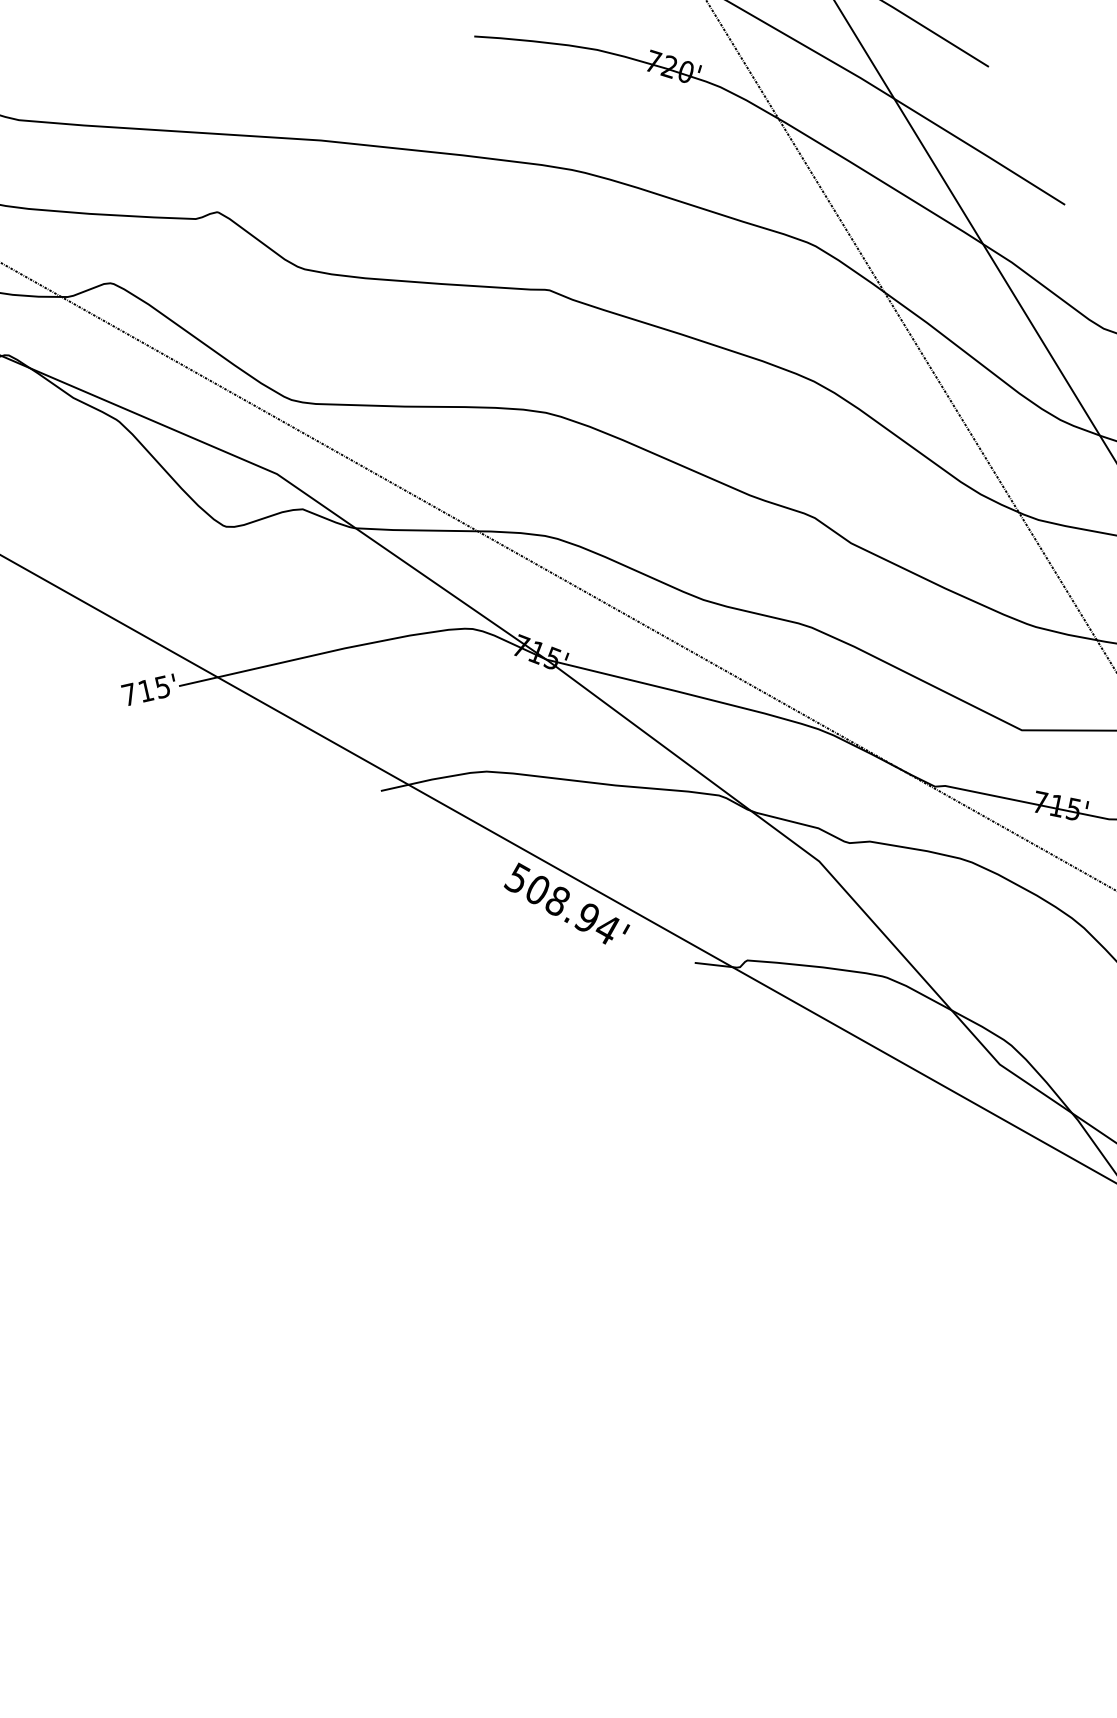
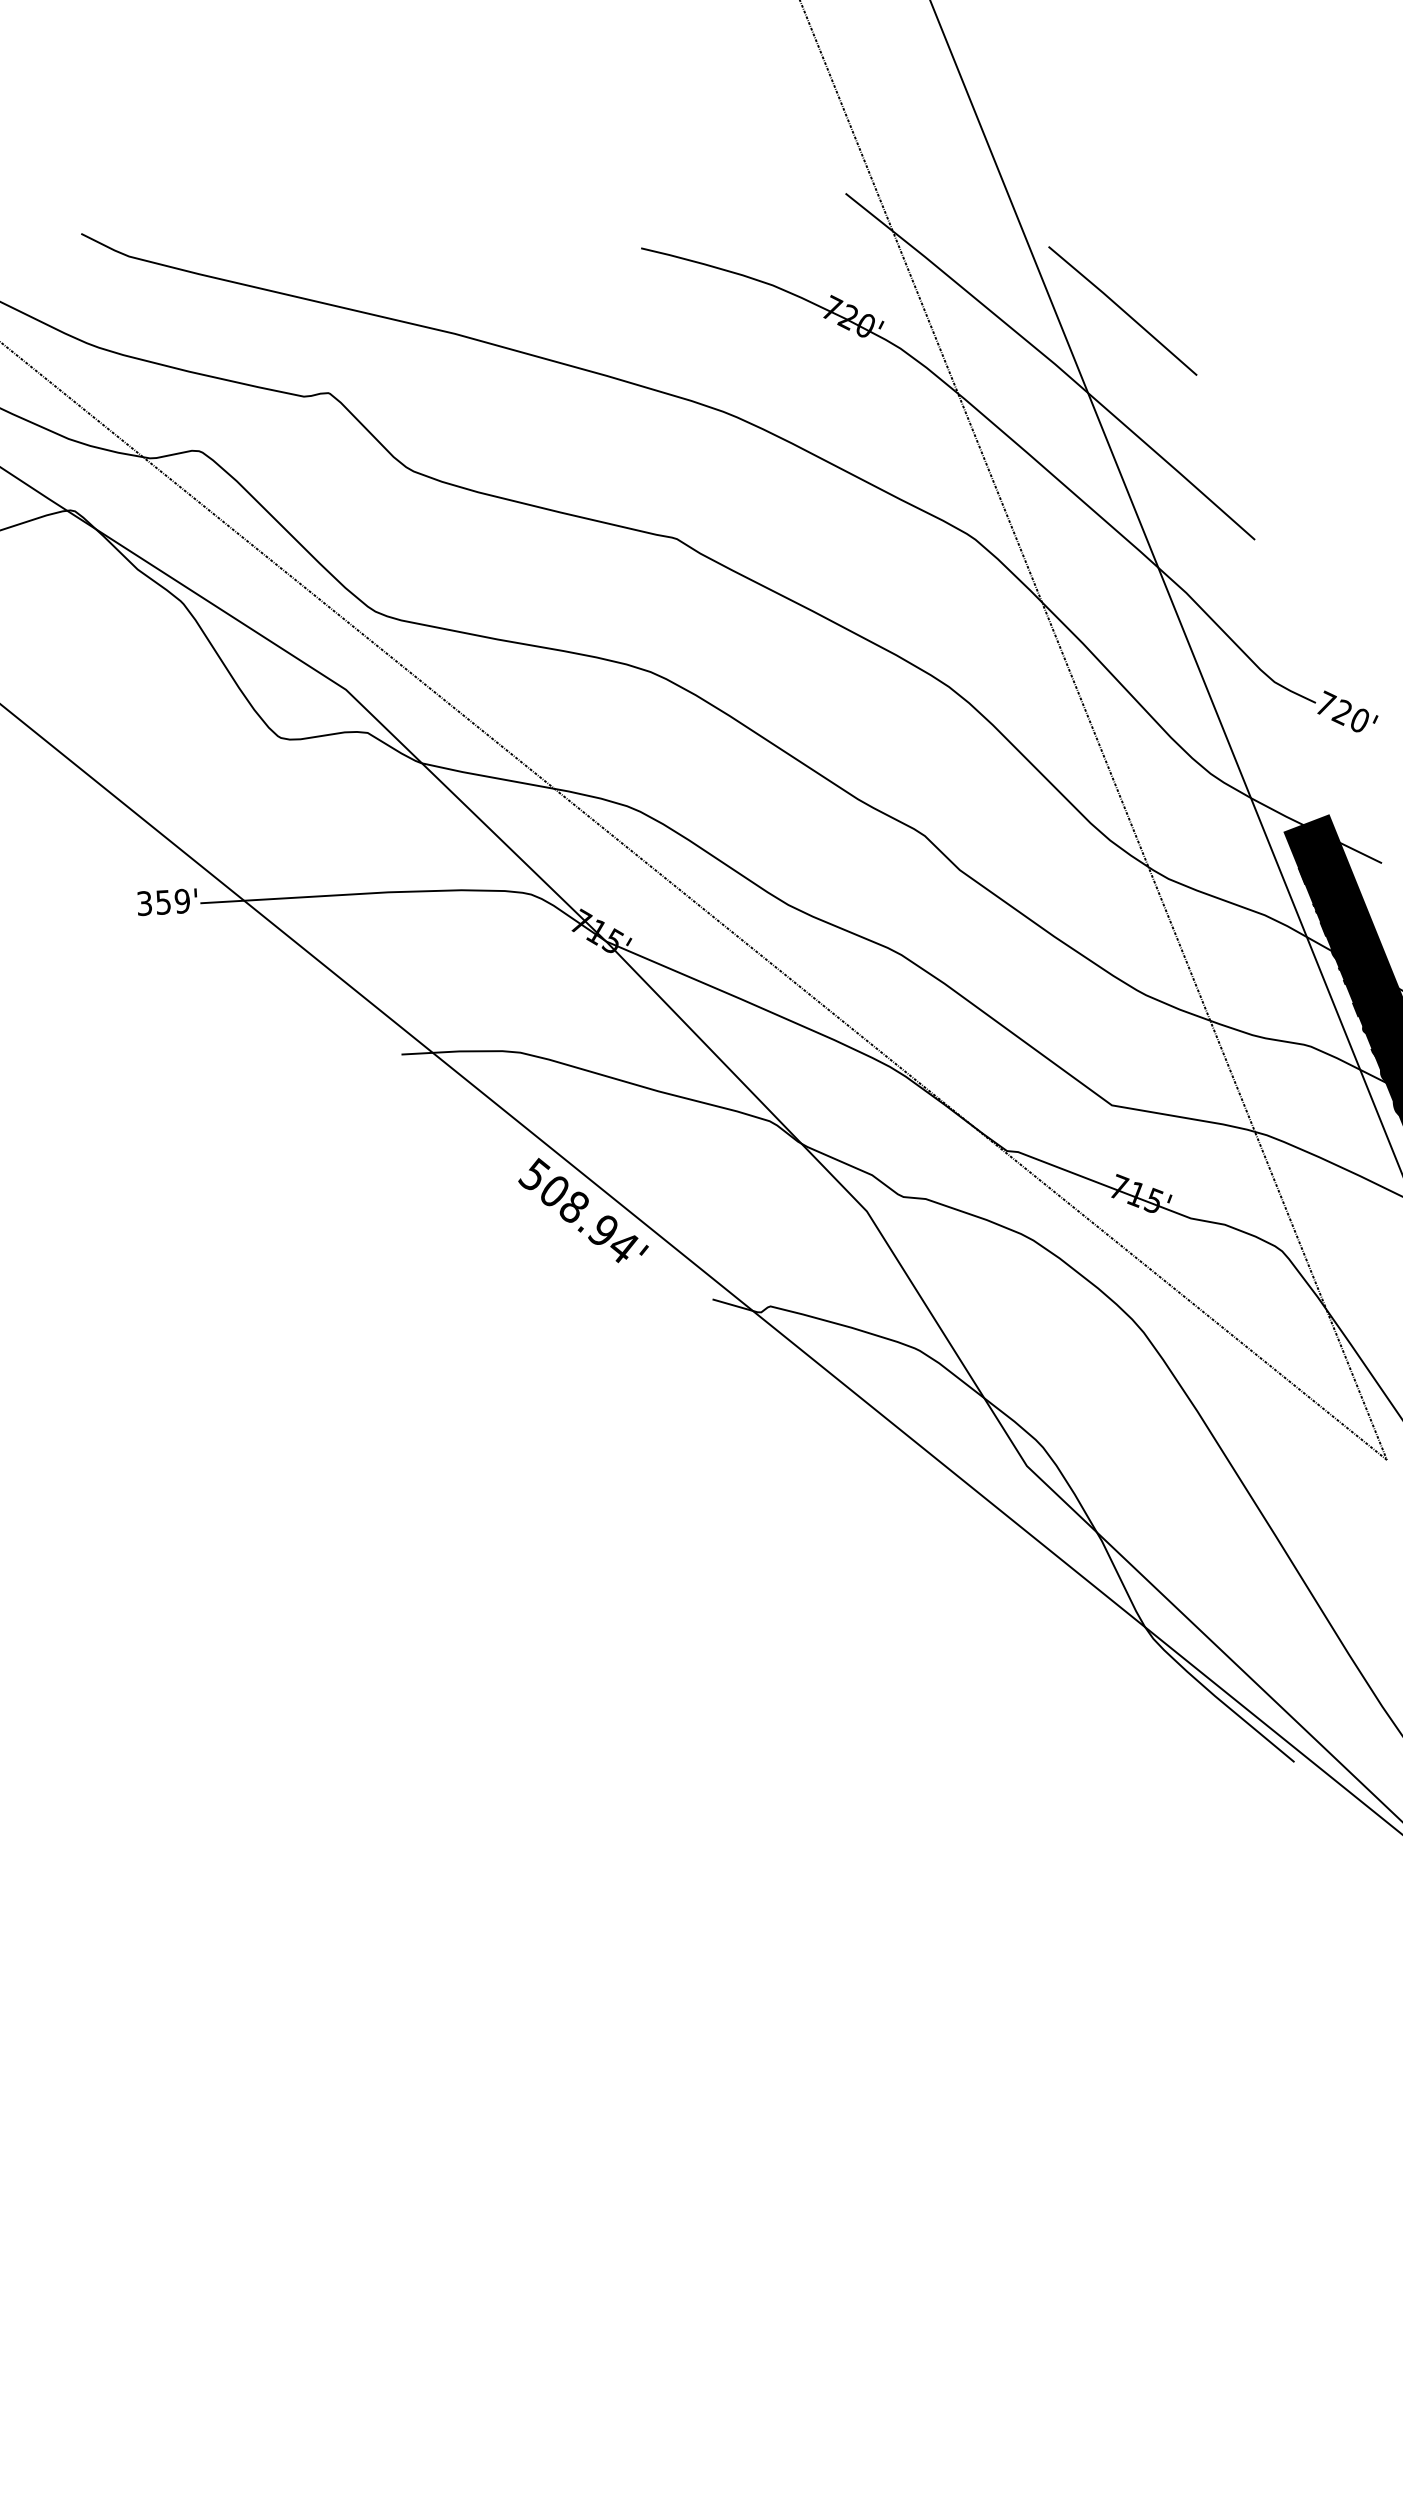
text: (146, 690) -> (163, 902), 715' -> 359'

